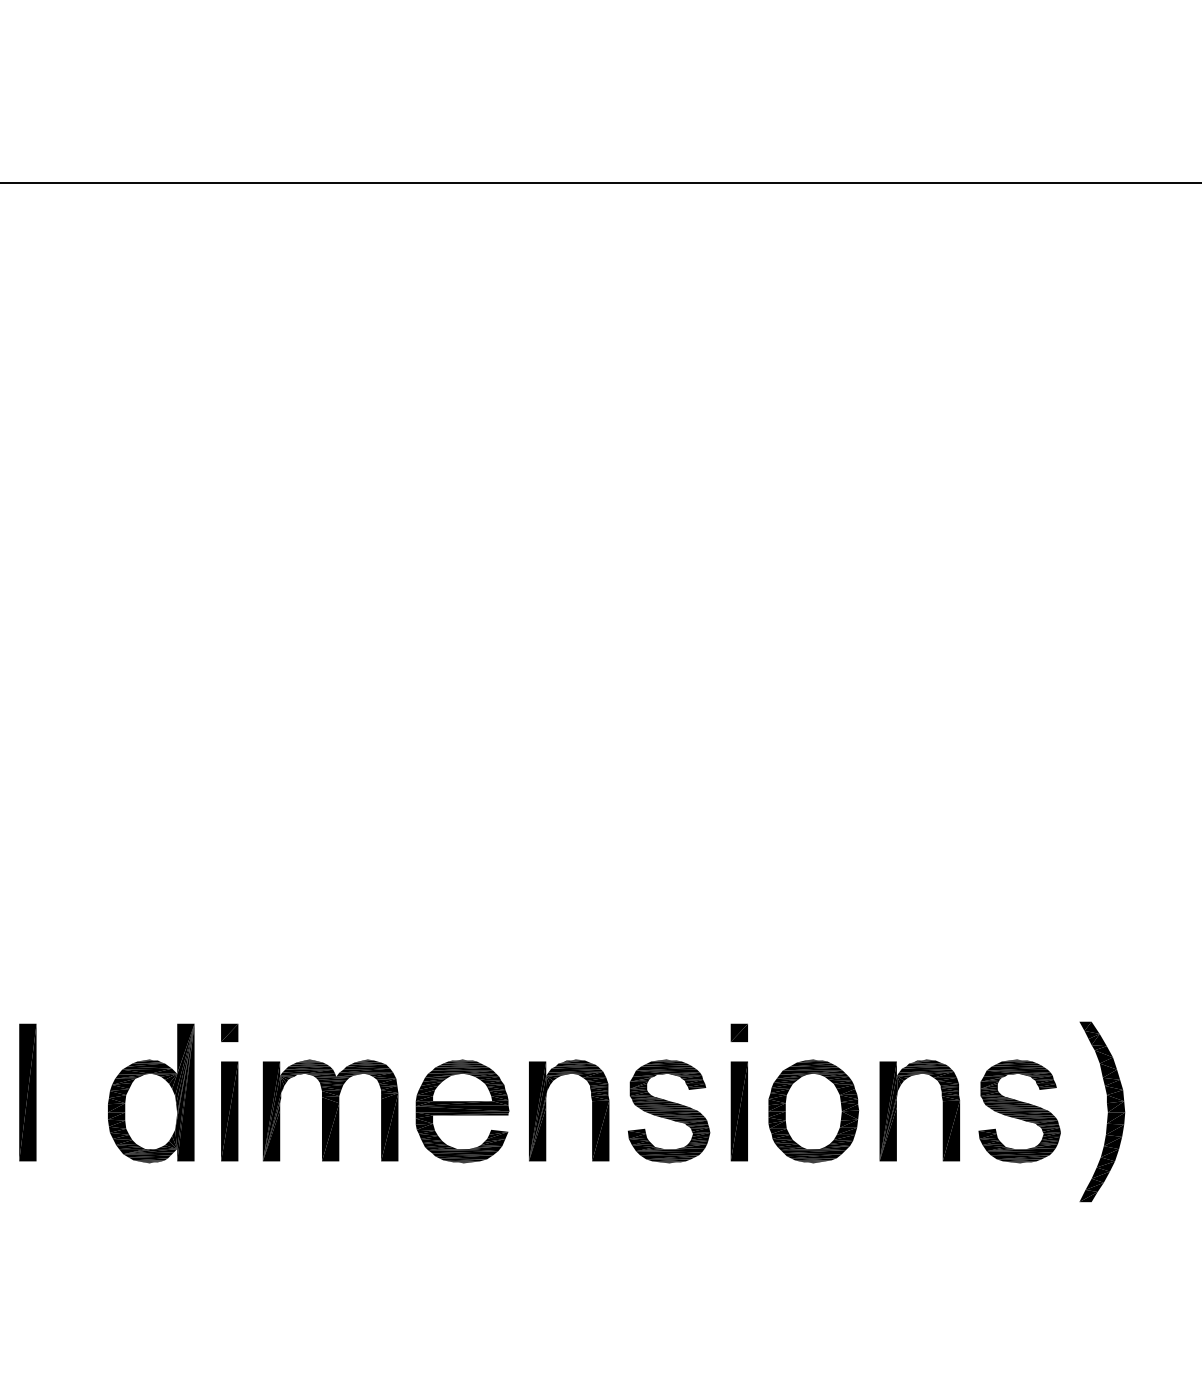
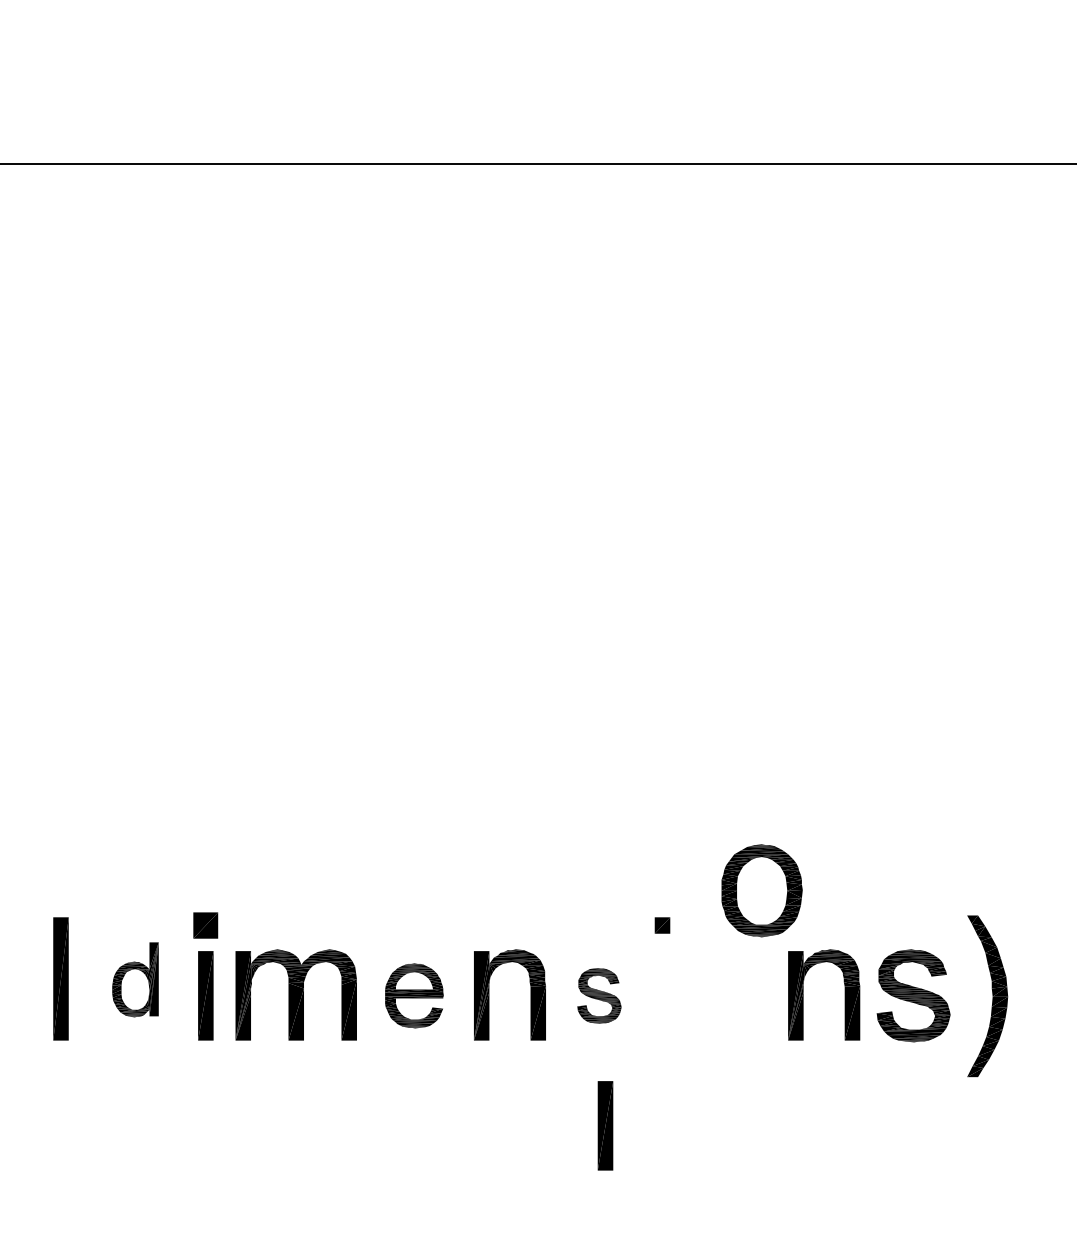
part: (229, 1032) -> (205, 925), size x1.6
part: (27, 1092) -> (60, 978), moved
part: (151, 1093) -> (135, 979), size x0.6
part: (462, 1111) -> (414, 995), size x0.7
part: (669, 1111) -> (599, 995), size x0.6
part: (739, 1111) -> (605, 1125), moved
part: (813, 1111) -> (761, 890), moved

